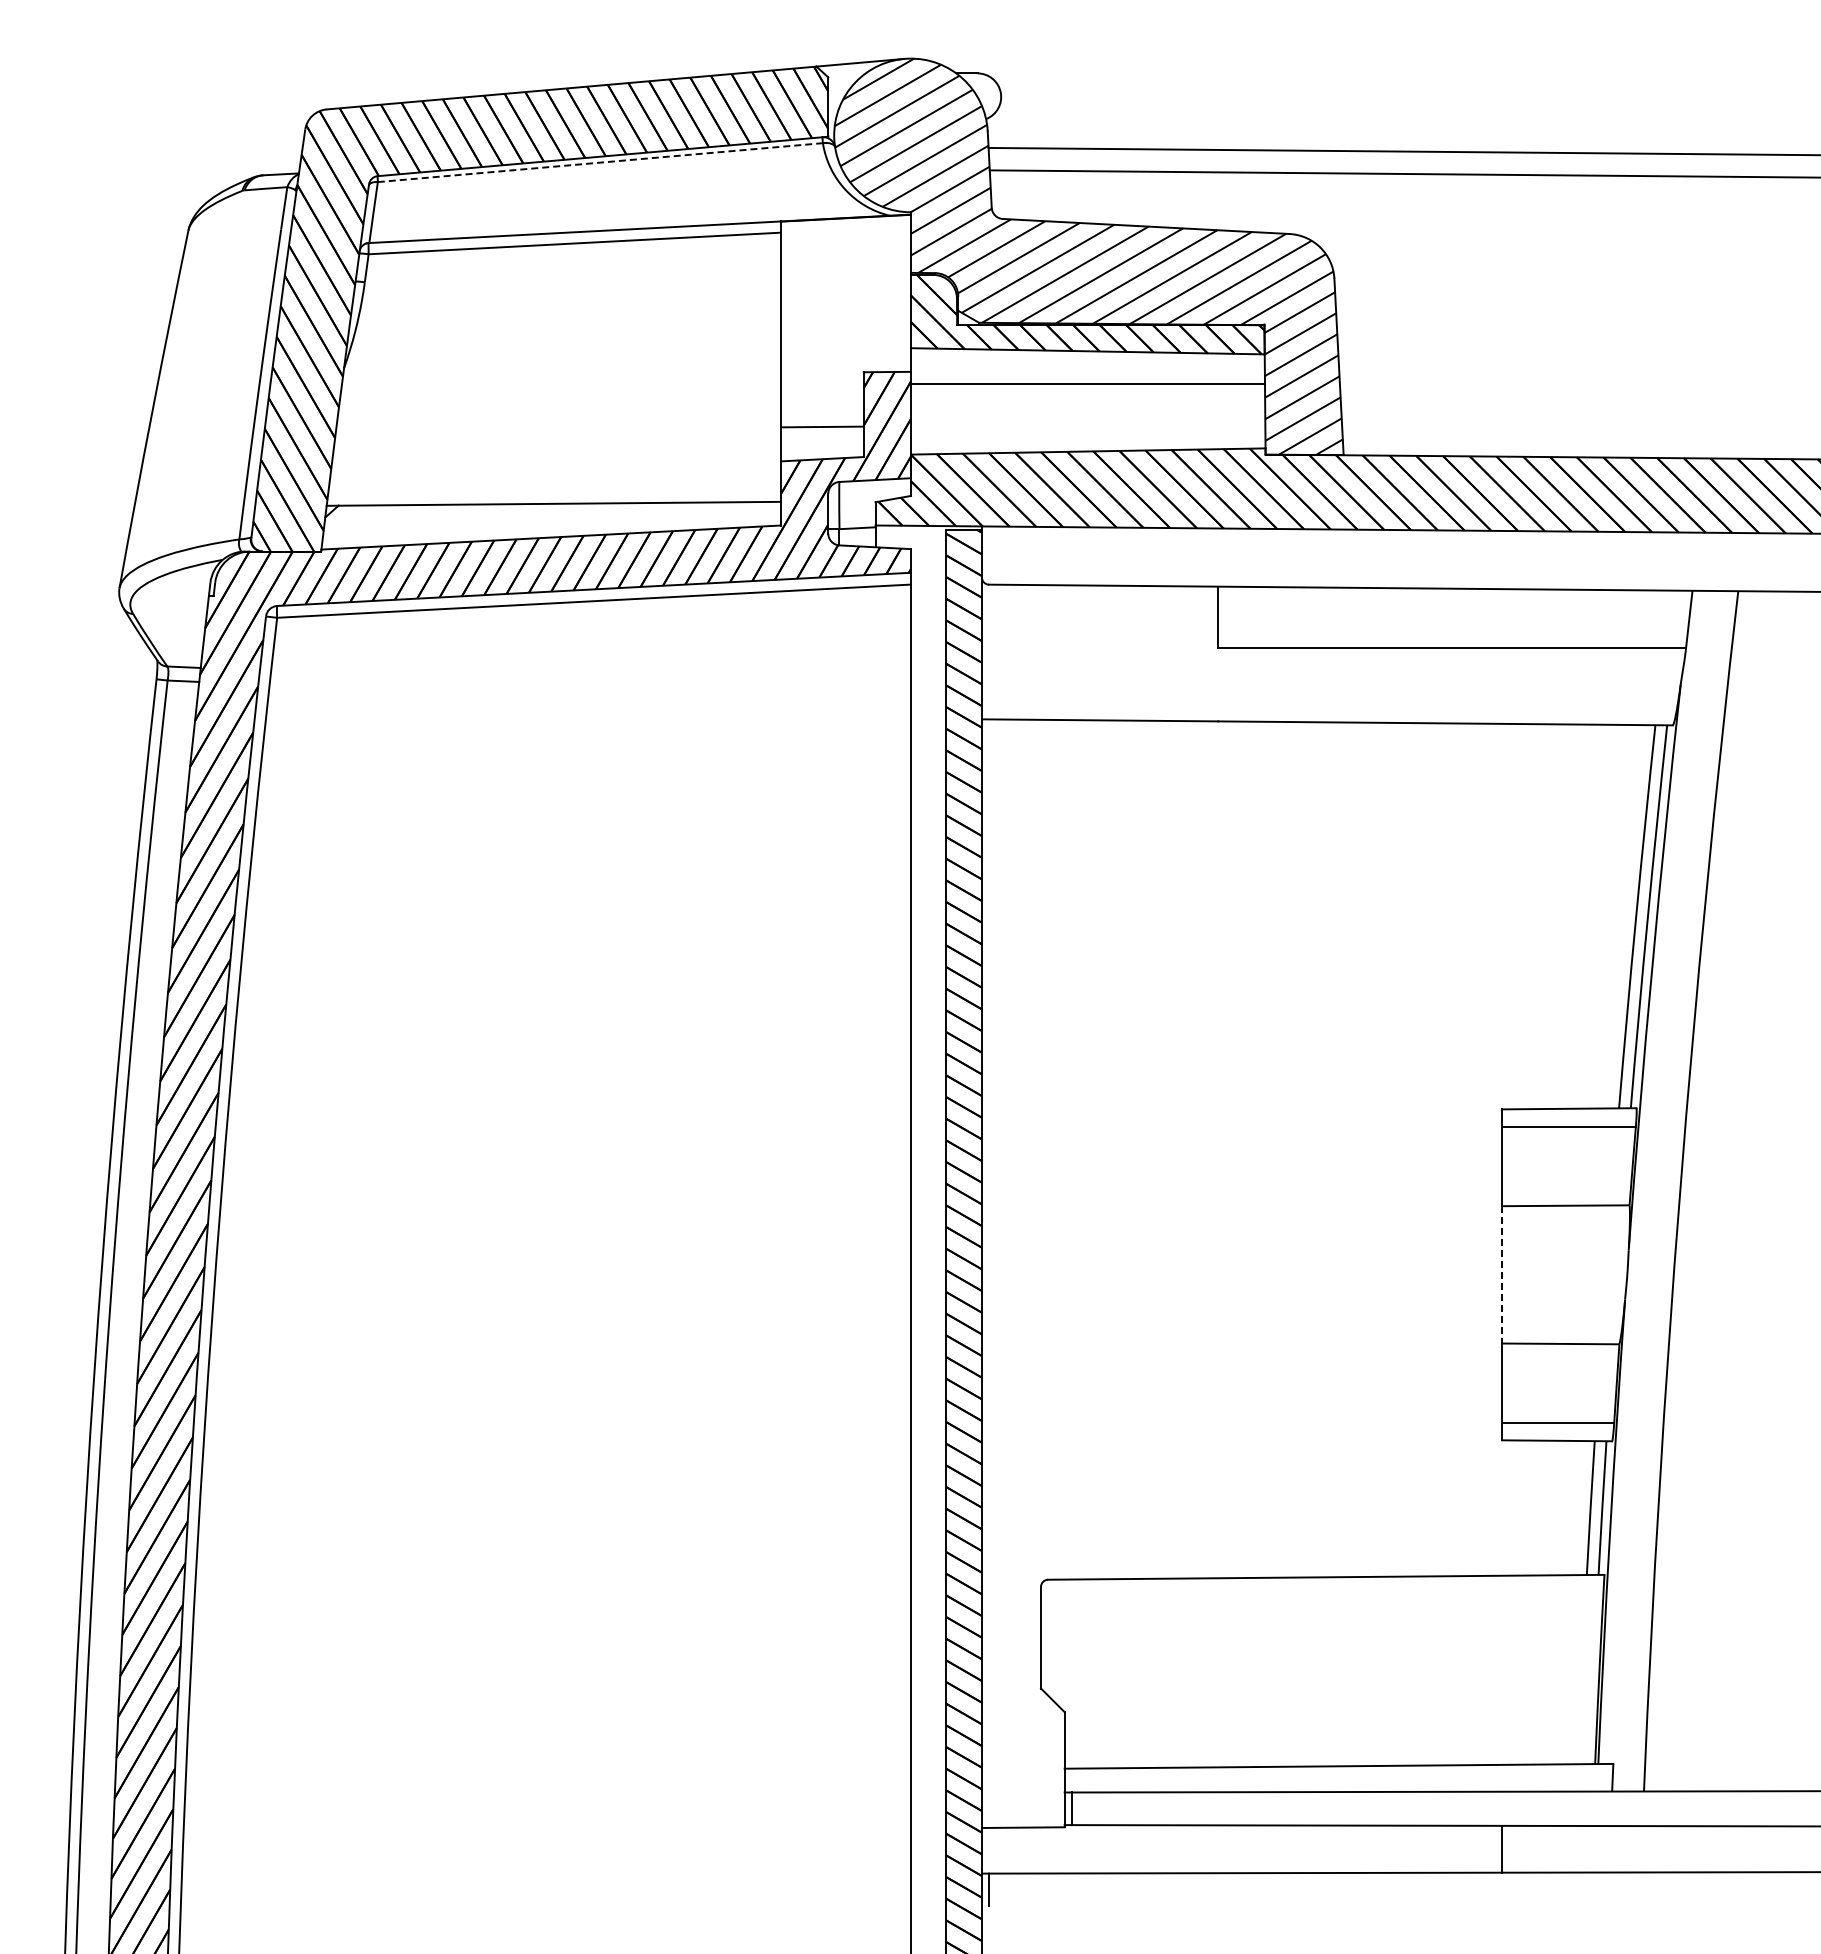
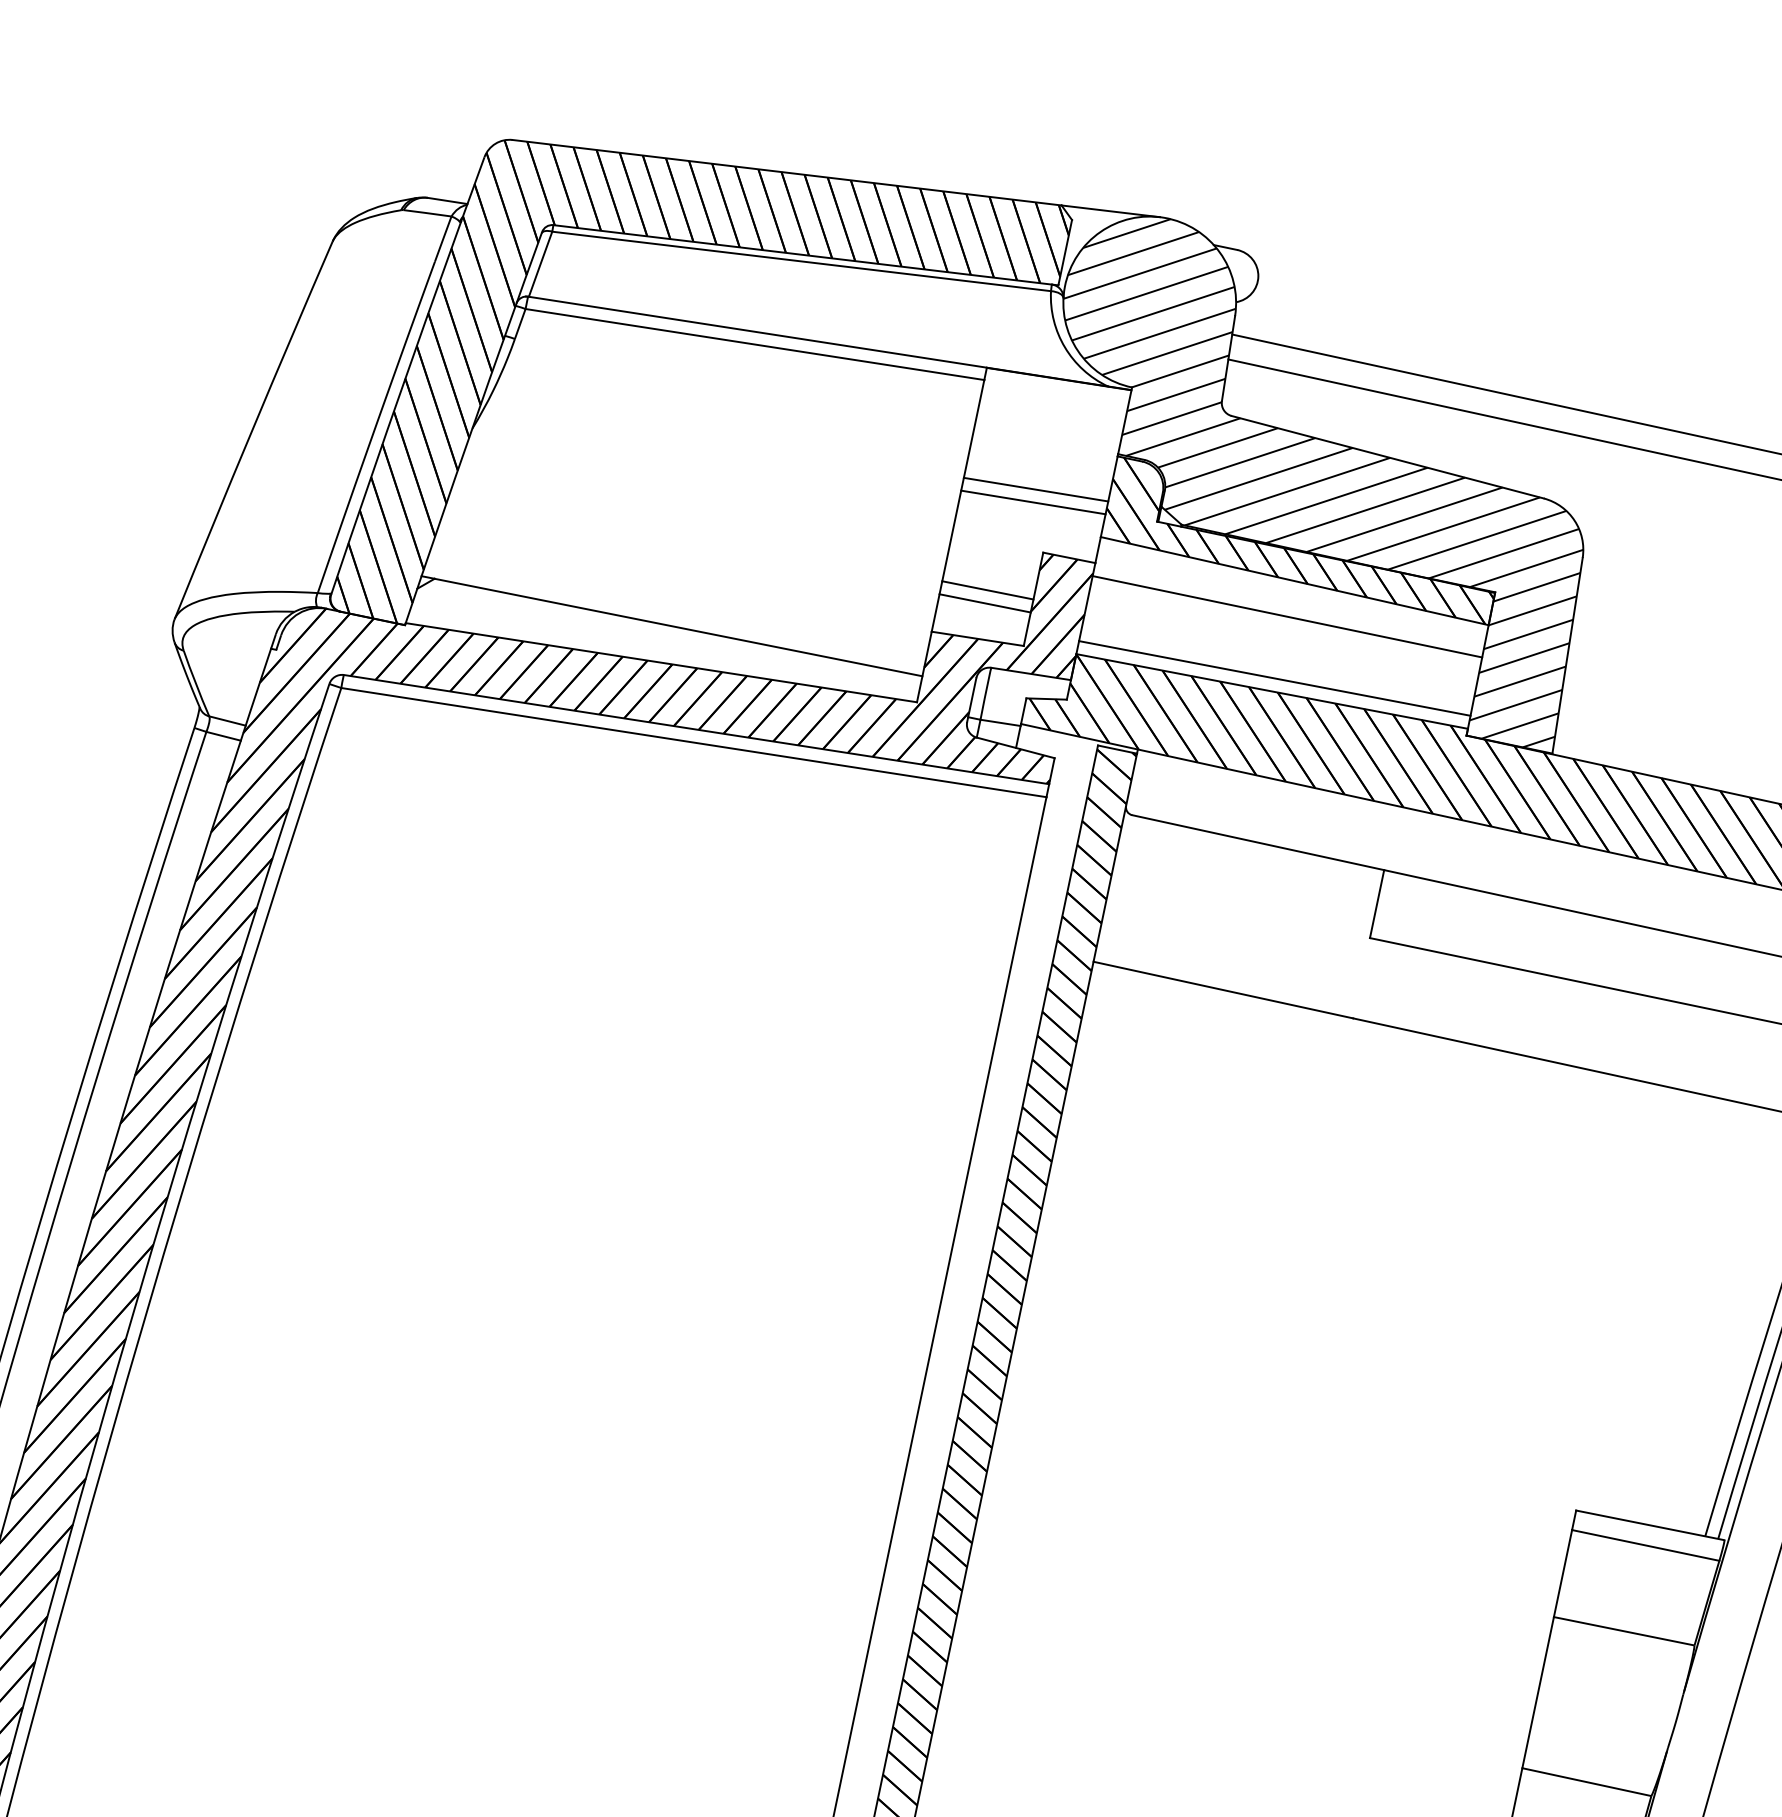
line: (600, 162) -> (801, 261), dashed -> solid
line: (846, 318) -> (1036, 489), added
line: (846, 330) -> (1033, 502), added
line: (822, 414) -> (988, 589), added
line: (1088, 439) -> (1275, 678), added
line: (1501, 1274) -> (1537, 1692), dashed -> solid

